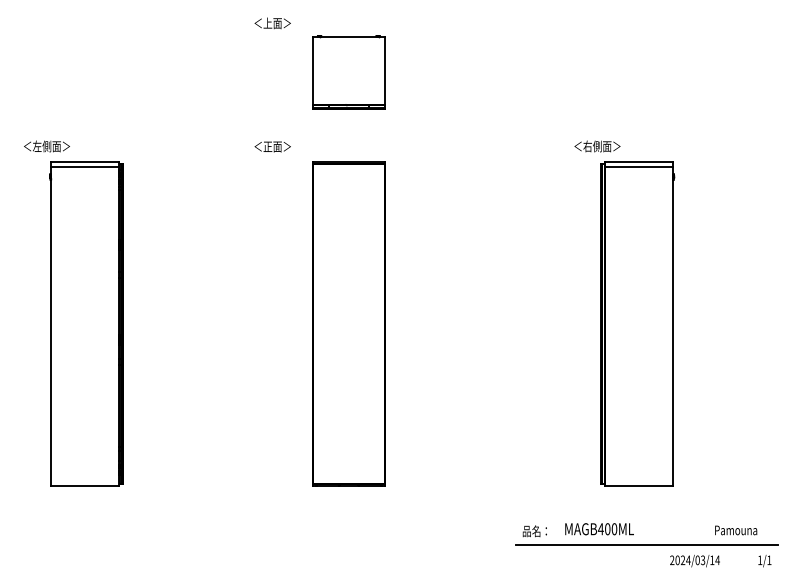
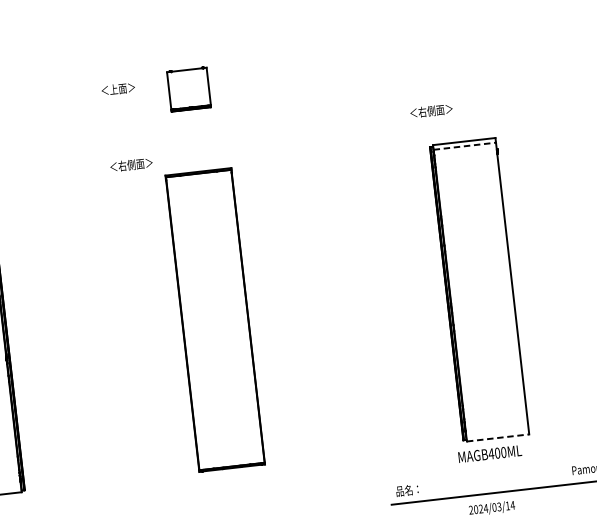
text: (272, 23) -> (118, 89), moved
part: (348, 72) -> (188, 89), size x0.6
text: (281, 146) -> (135, 164), ＜正面＞ -> ＜右側面＞
text: (597, 146) -> (431, 111), moved
line: (639, 167) -> (465, 146), solid -> dashed
line: (639, 485) -> (498, 437), solid -> dashed
text: (599, 529) -> (490, 454), moved
text: (694, 561) -> (491, 508), moved

